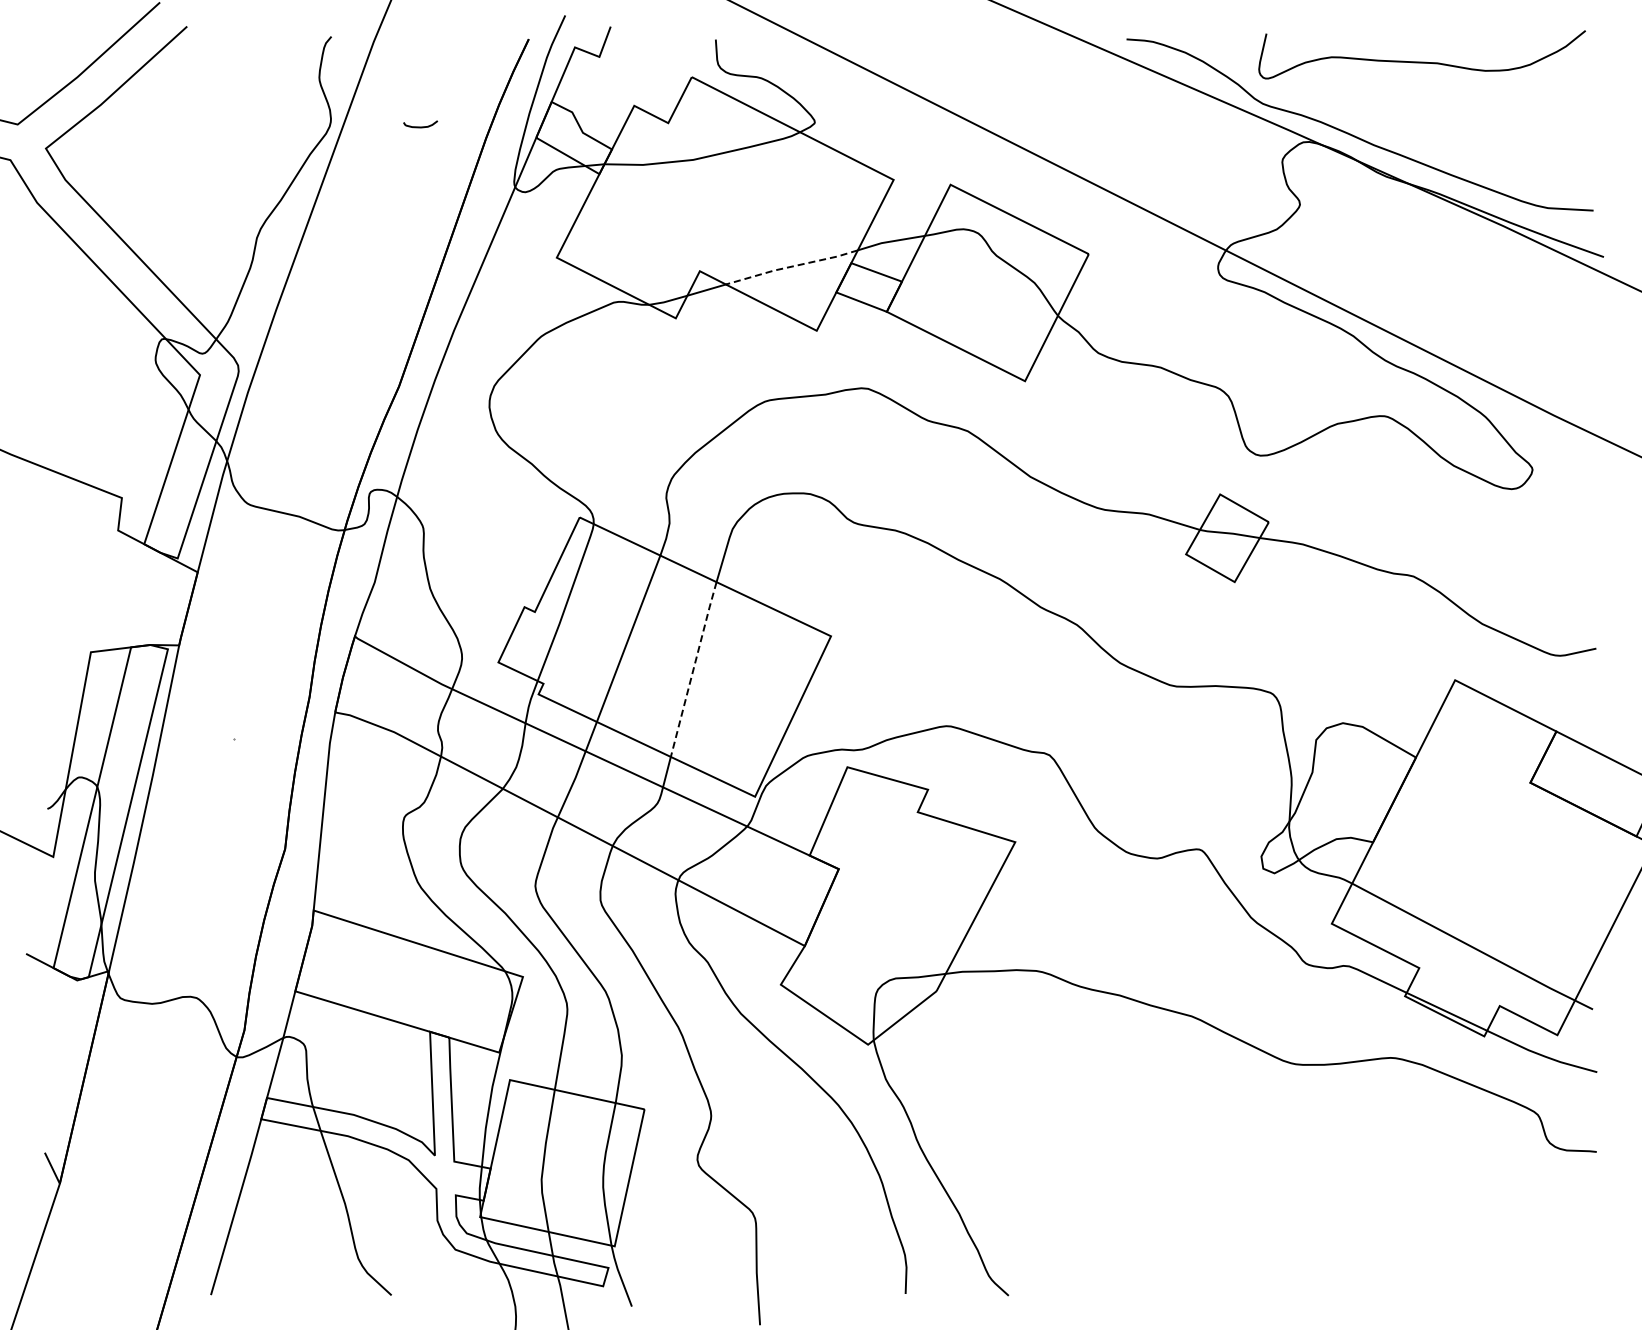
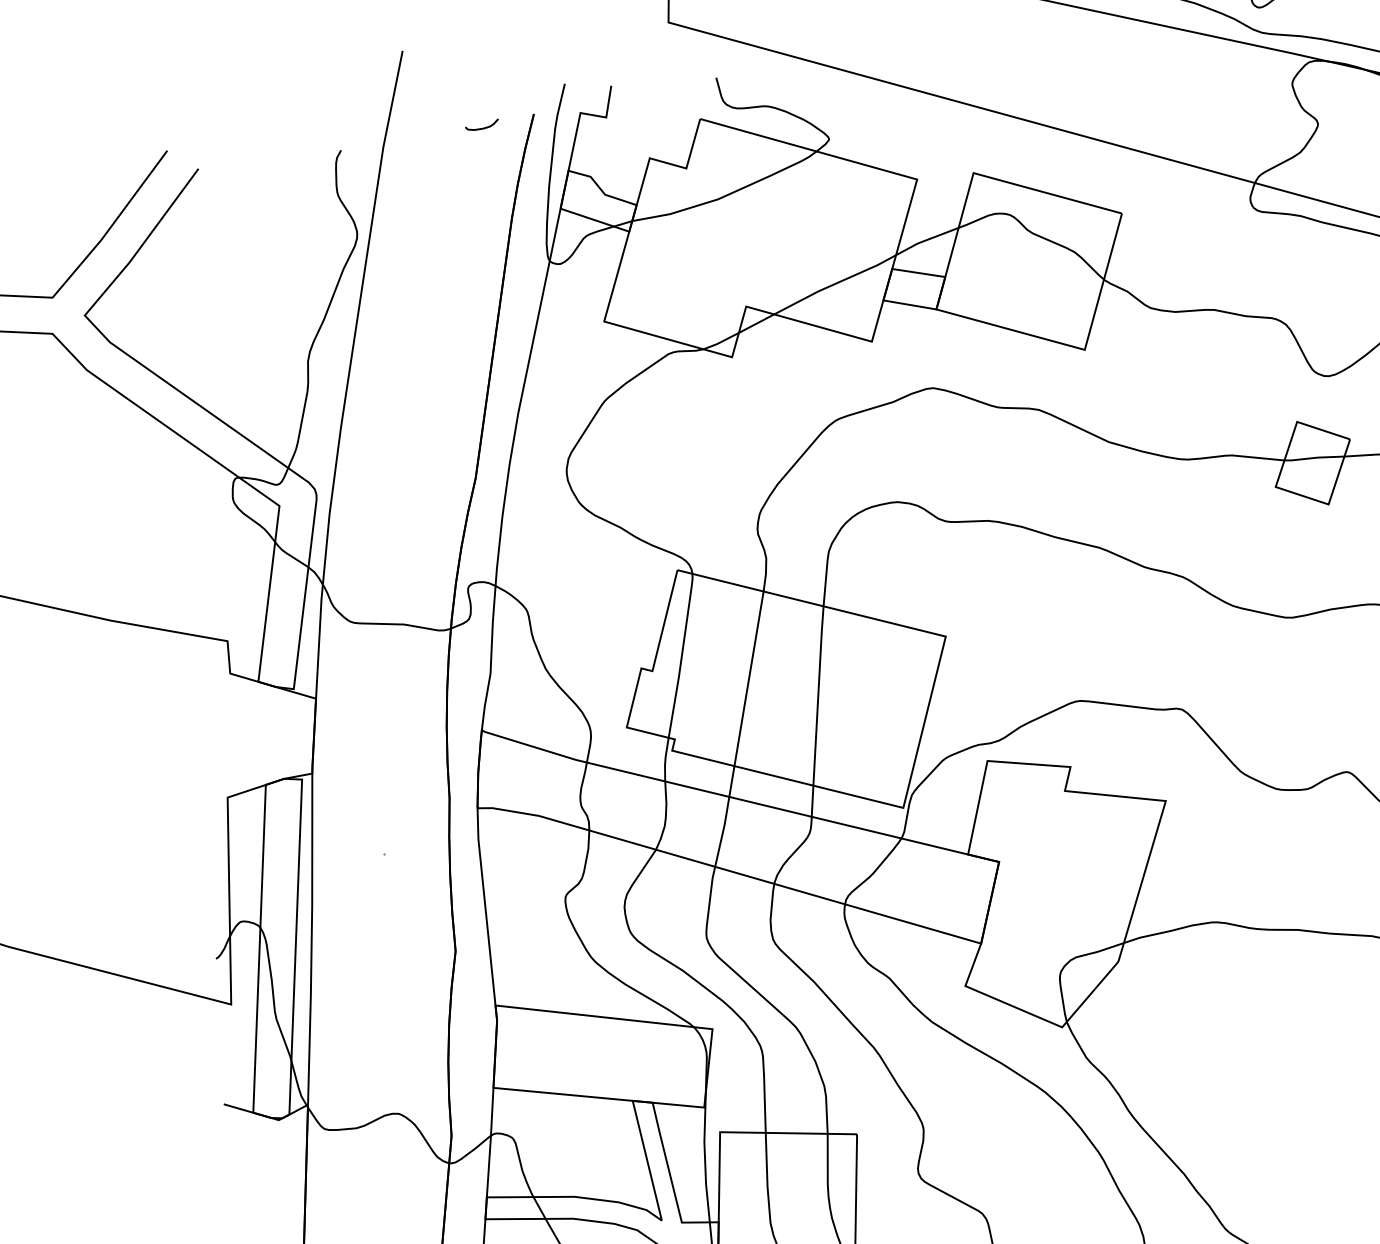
curve: (420, 126) -> (482, 127), moved
line: (791, 266) -> (834, 283), dashed -> solid
line: (693, 668) -> (818, 695), dashed -> solid

